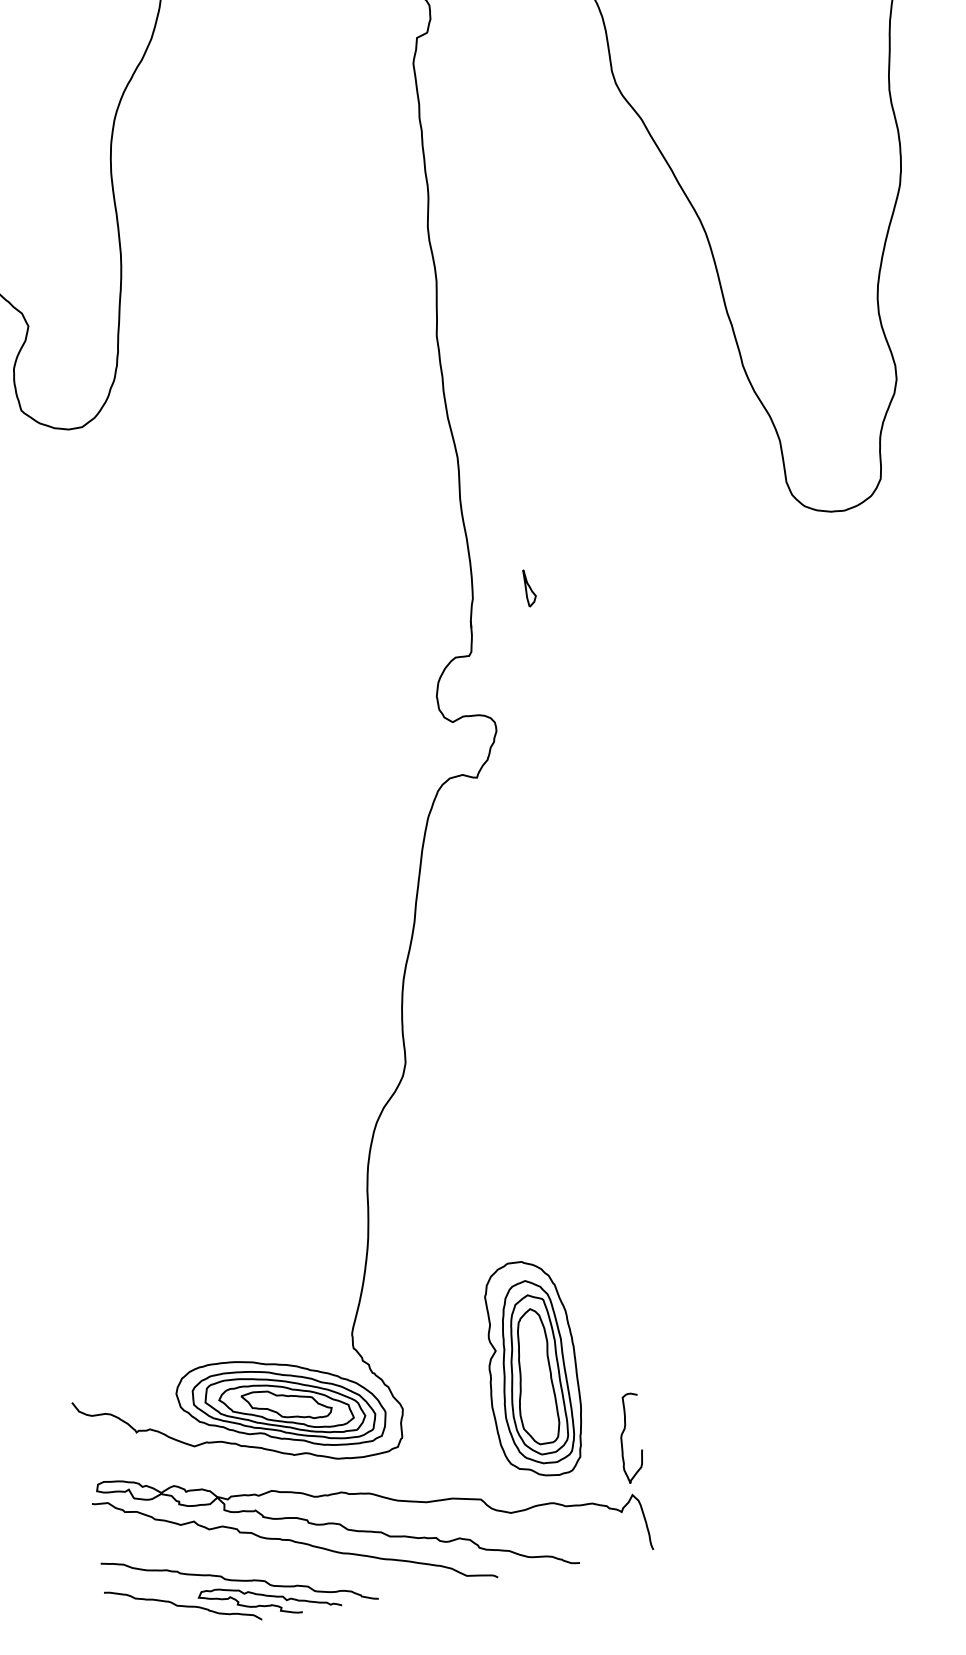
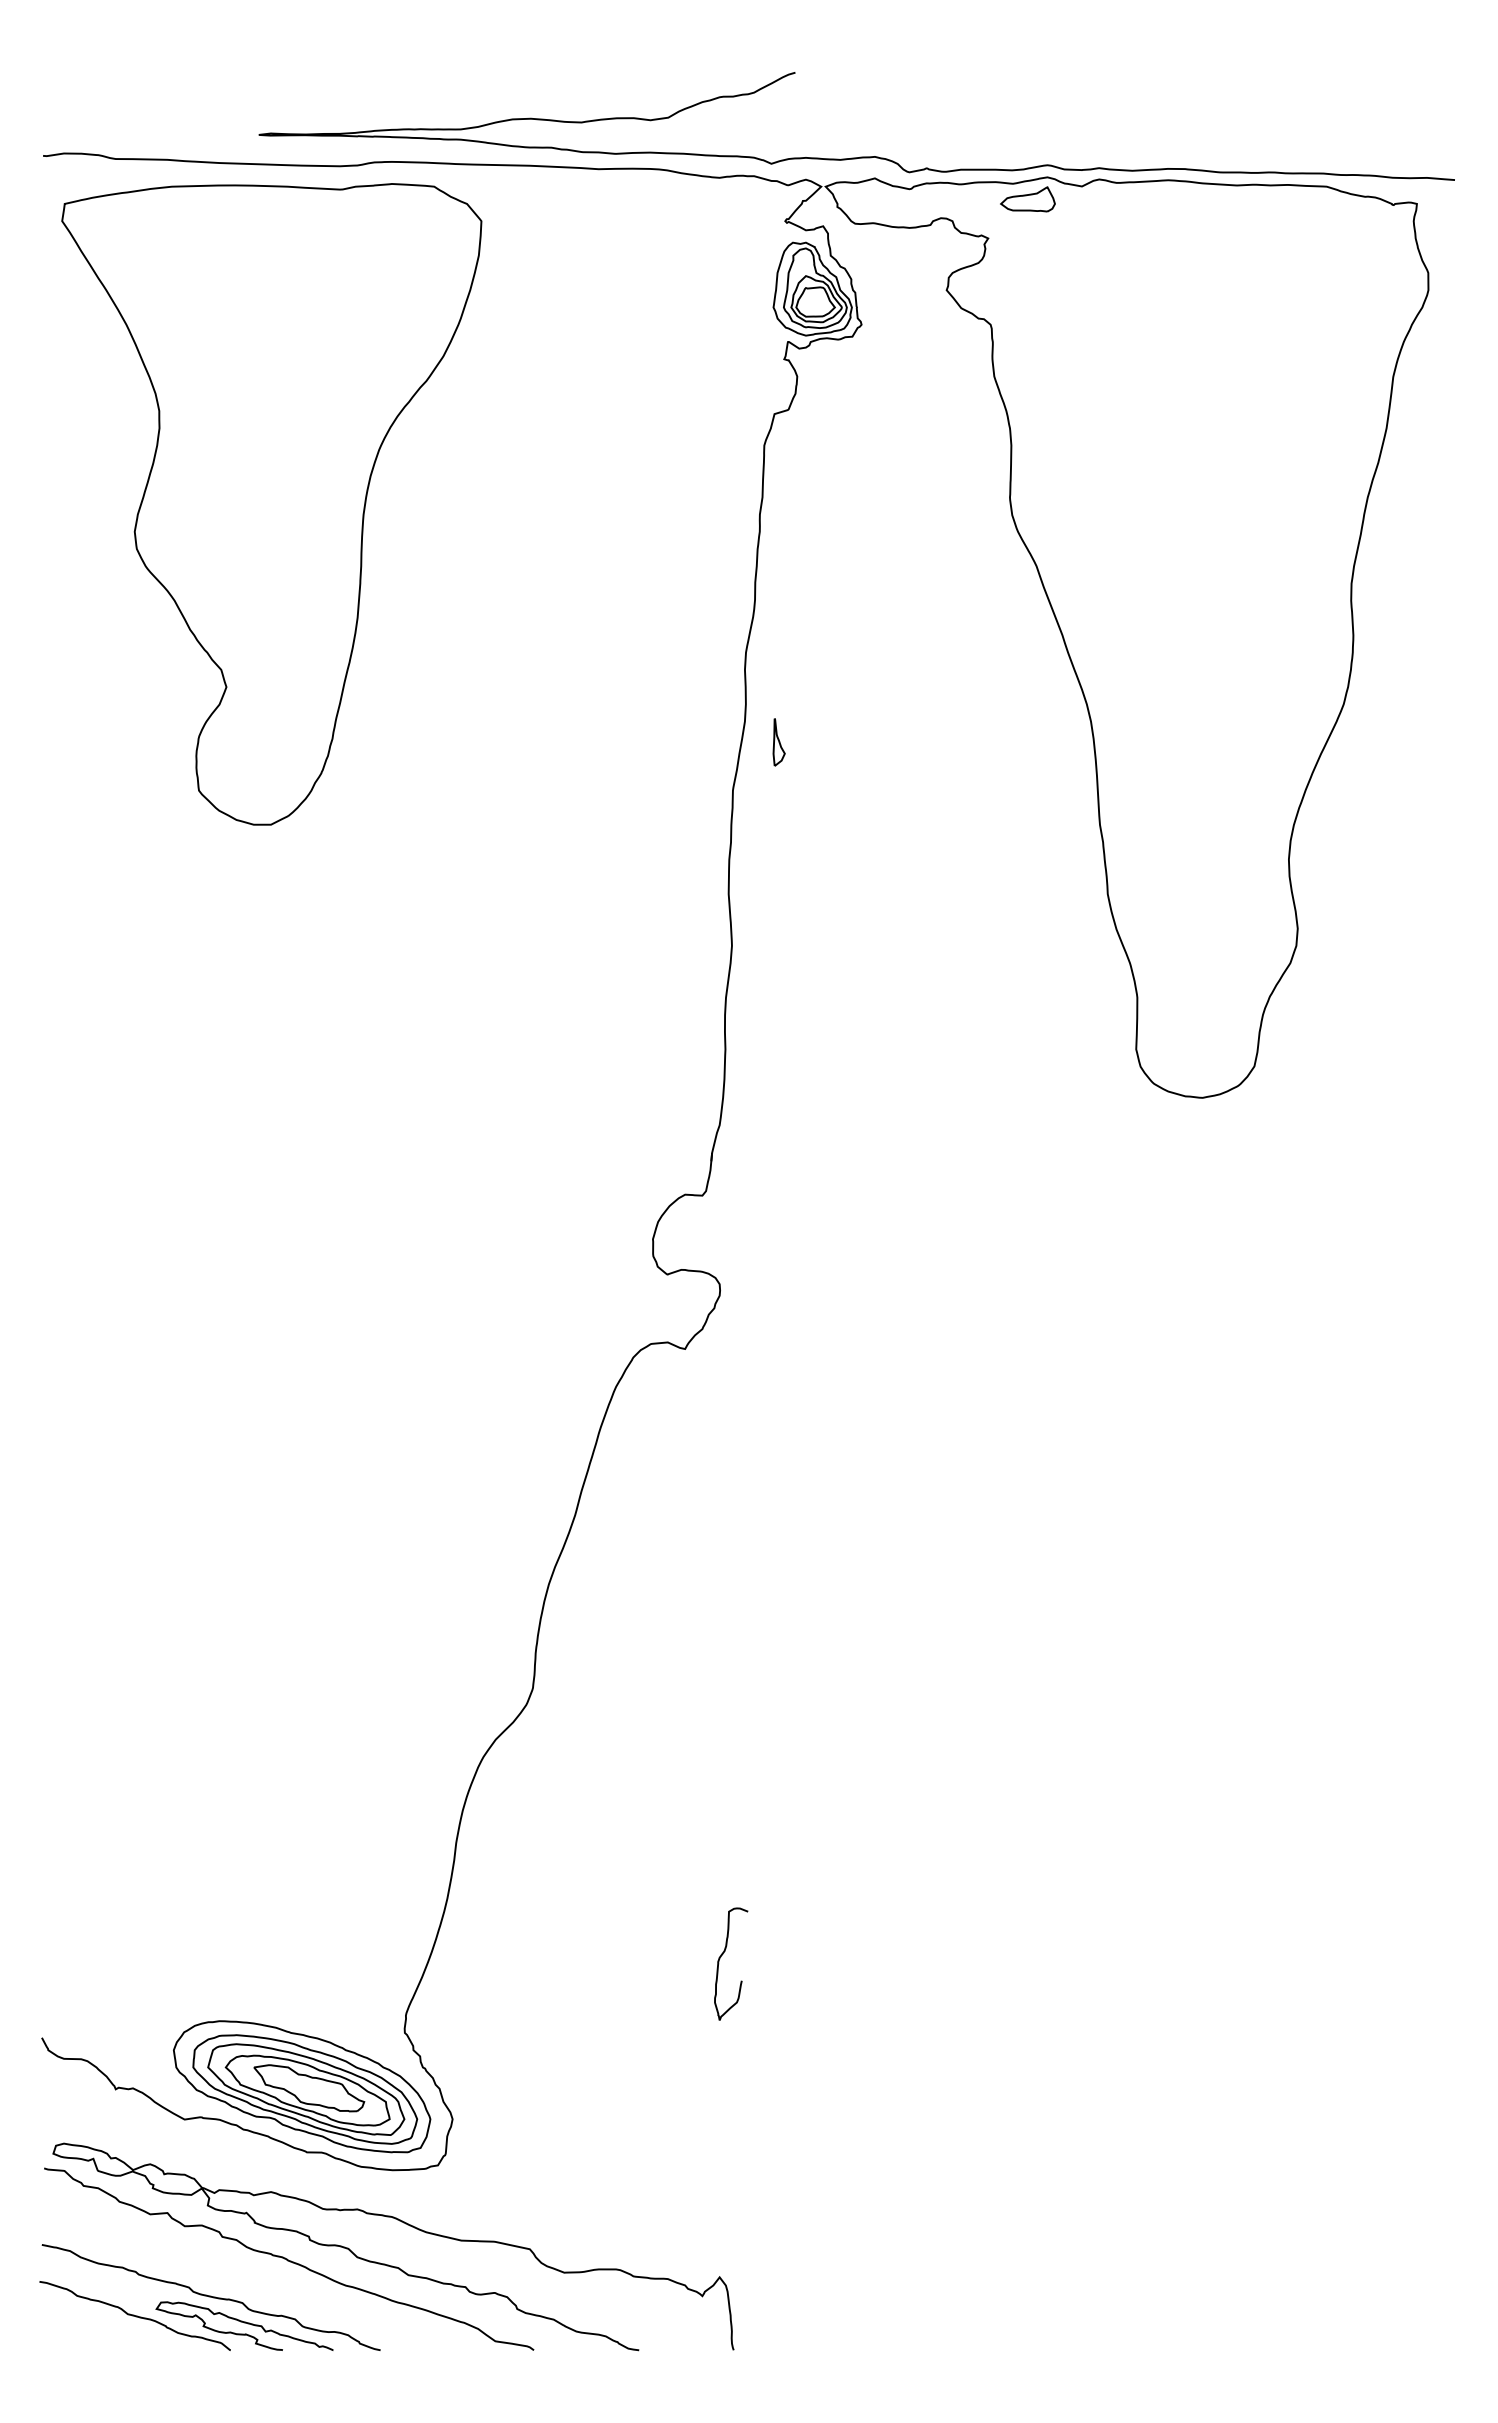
part: (529, 588) -> (778, 742), moved
part: (531, 1369) -> (621, 2098), removed
curve: (623, 1434) -> (721, 1957), moved

